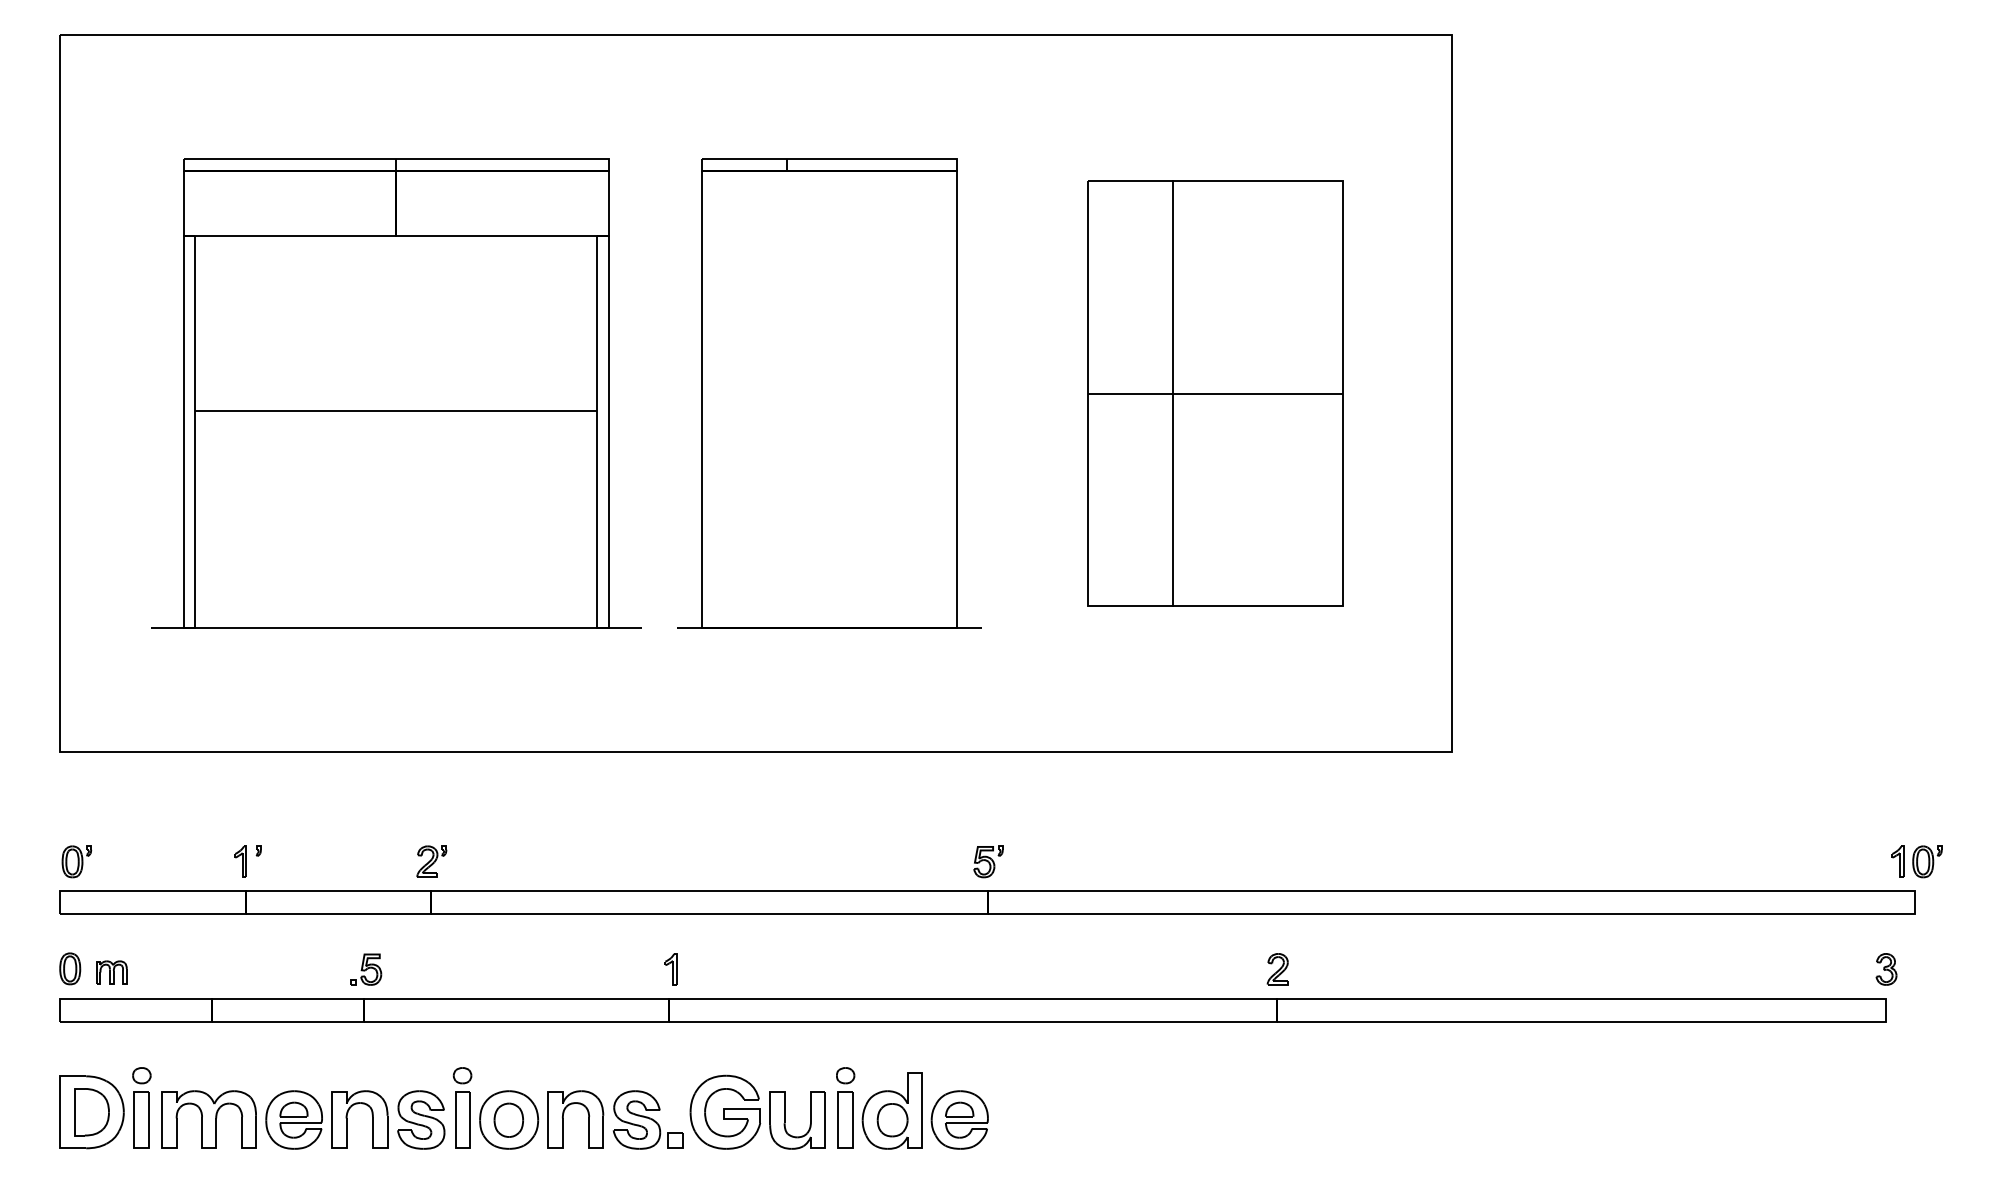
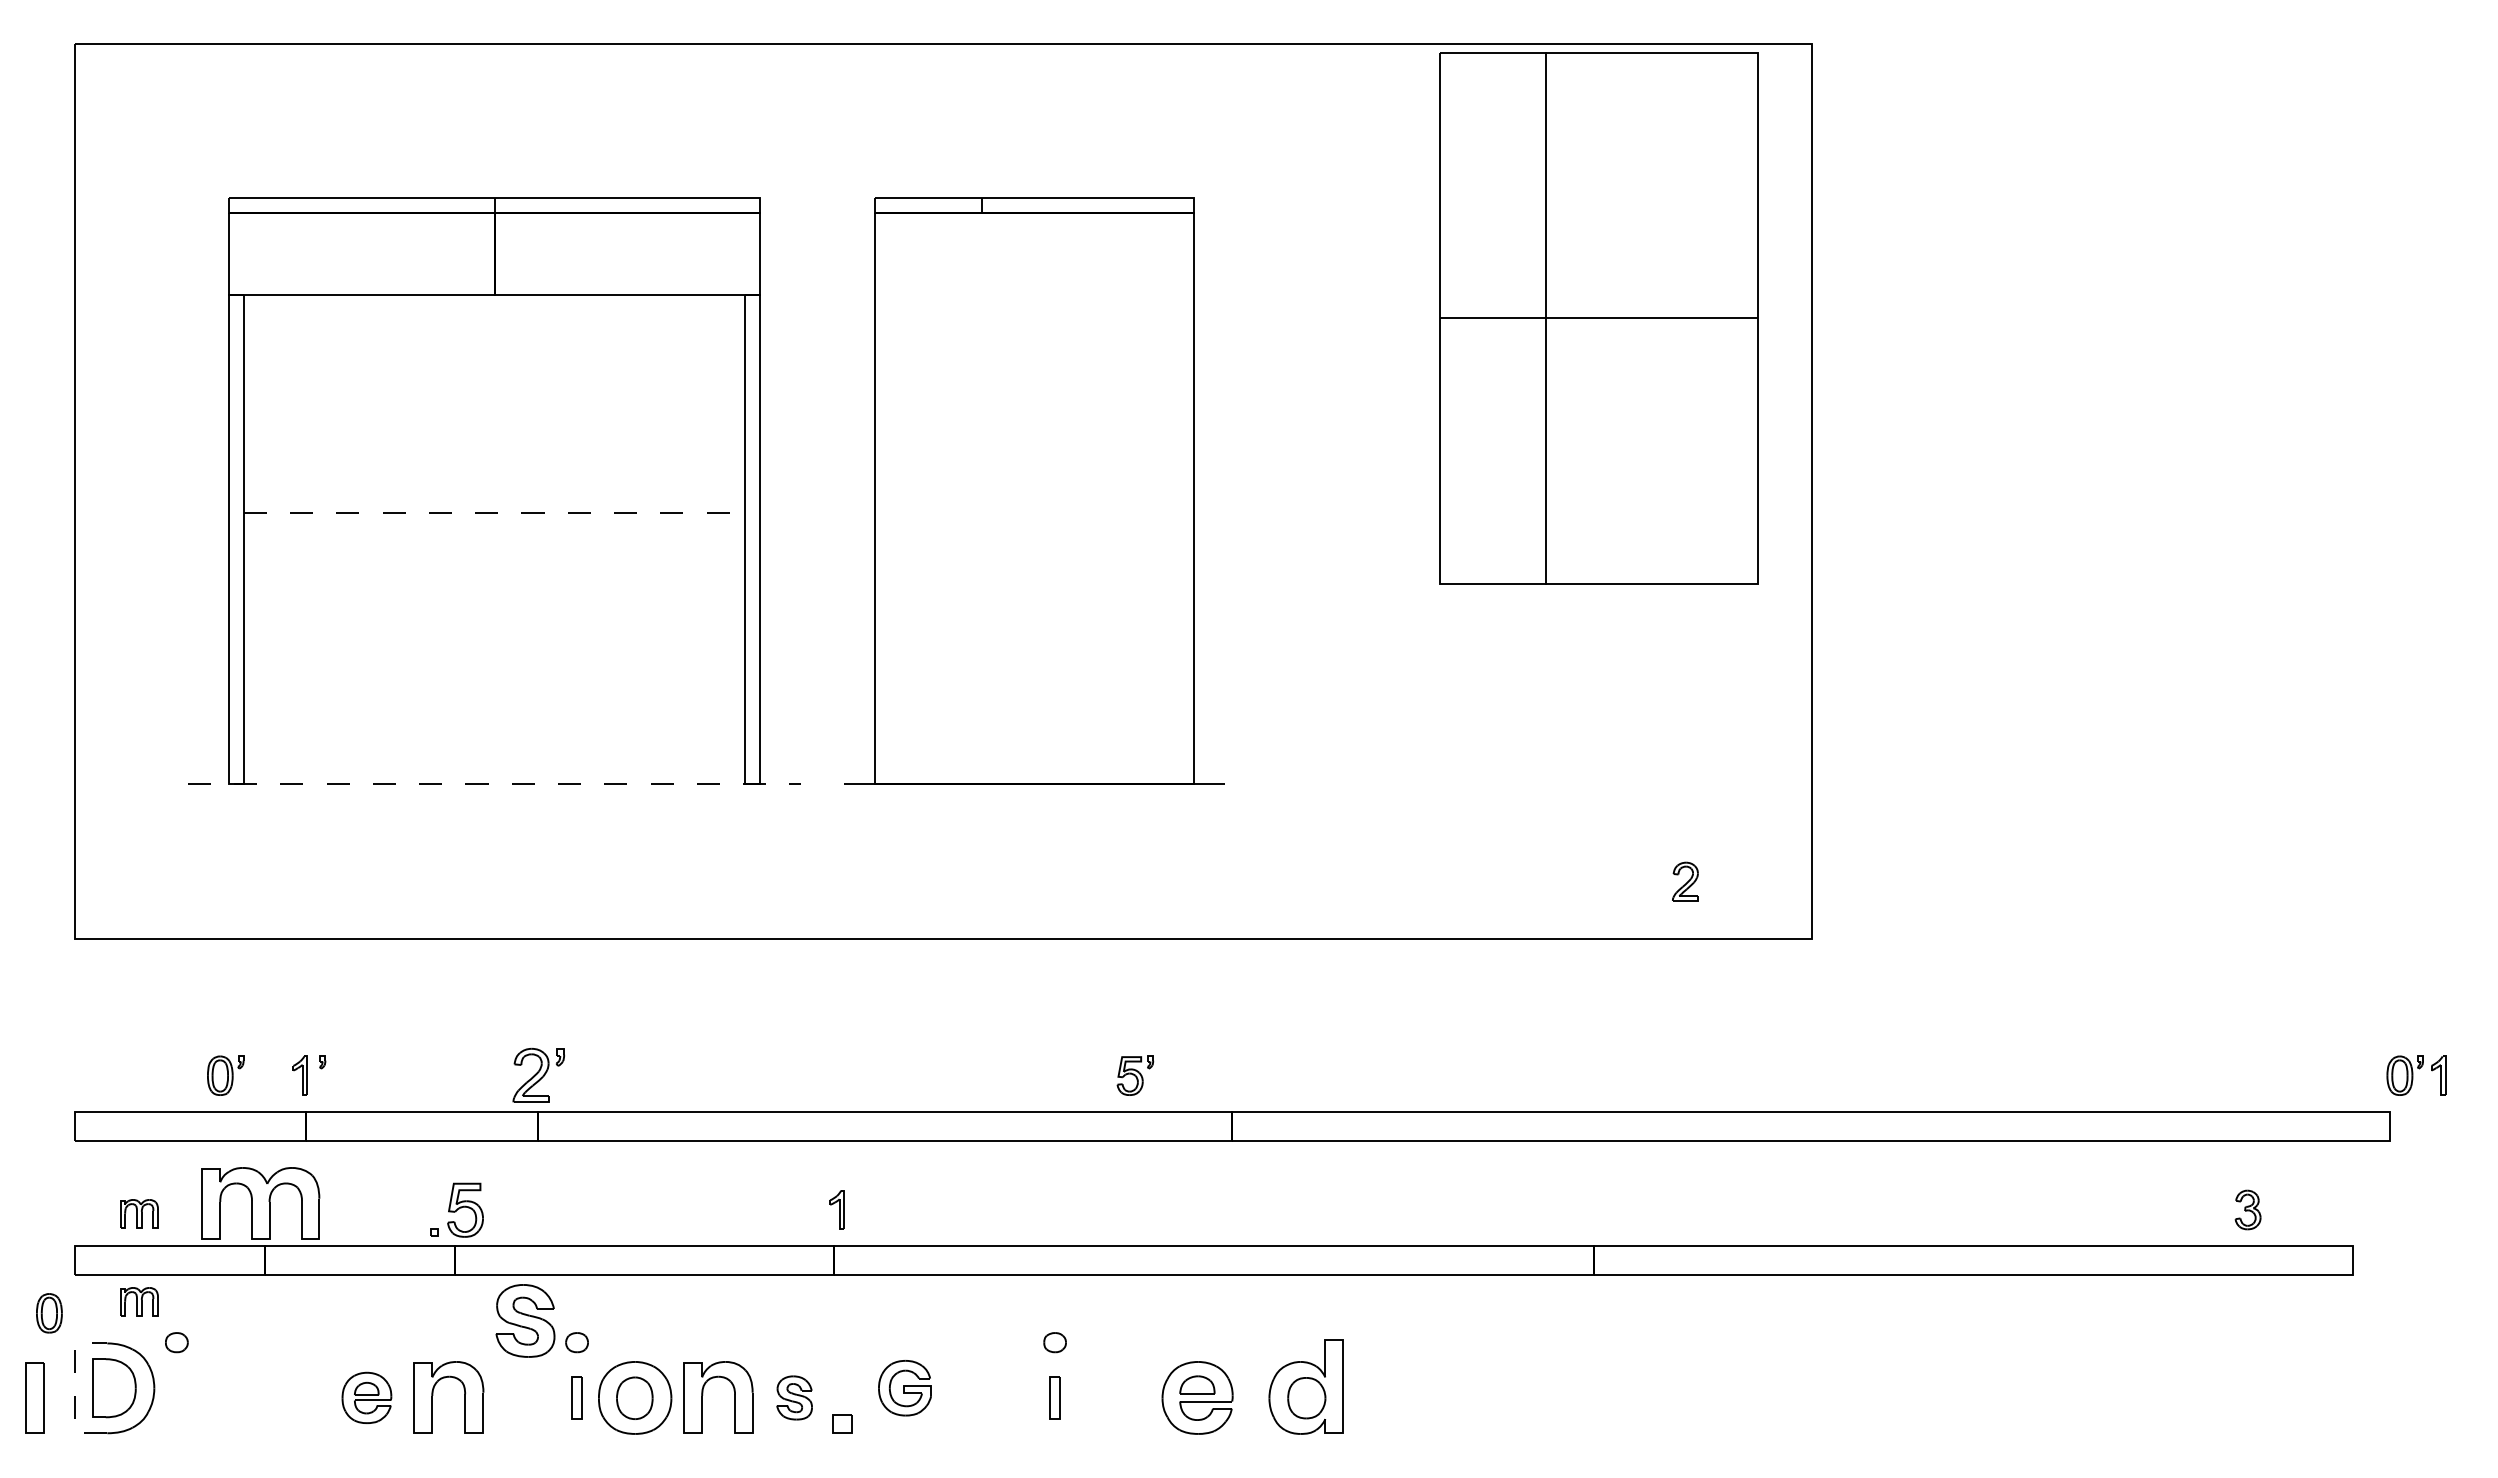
part: (1215, 393) -> (1598, 318), moved
line: (396, 410) -> (494, 512), solid -> dashed
line: (396, 628) -> (494, 784), solid -> dashed
part: (76, 861) -> (225, 1075), moved
part: (431, 861) -> (538, 1075), size x1.4
part: (988, 861) -> (1135, 1075), moved
part: (1898, 861) -> (2438, 1075), moved
part: (70, 969) -> (49, 1313), moved
part: (365, 969) -> (456, 1210), size x1.4
part: (1277, 969) -> (1685, 881), moved
part: (1886, 969) -> (2247, 1209), moved
part: (111, 1042) -> (139, 1301), added
part: (891, 1110) -> (1305, 1386), moved
part: (724, 1111) -> (904, 1387), size x0.6
line: (59, 1112) -> (74, 1388), solid -> dashed
part: (141, 1119) -> (34, 1397), moved
part: (208, 1119) -> (260, 1203), moved
part: (293, 1119) -> (366, 1397), size x0.7
part: (421, 1119) -> (525, 1320), moved
part: (462, 1119) -> (576, 1397), size x0.6
part: (636, 1119) -> (794, 1397), size x0.6
part: (845, 1119) -> (1054, 1397), size x0.6
part: (809, 1123) -> (1010, 1402), removed

